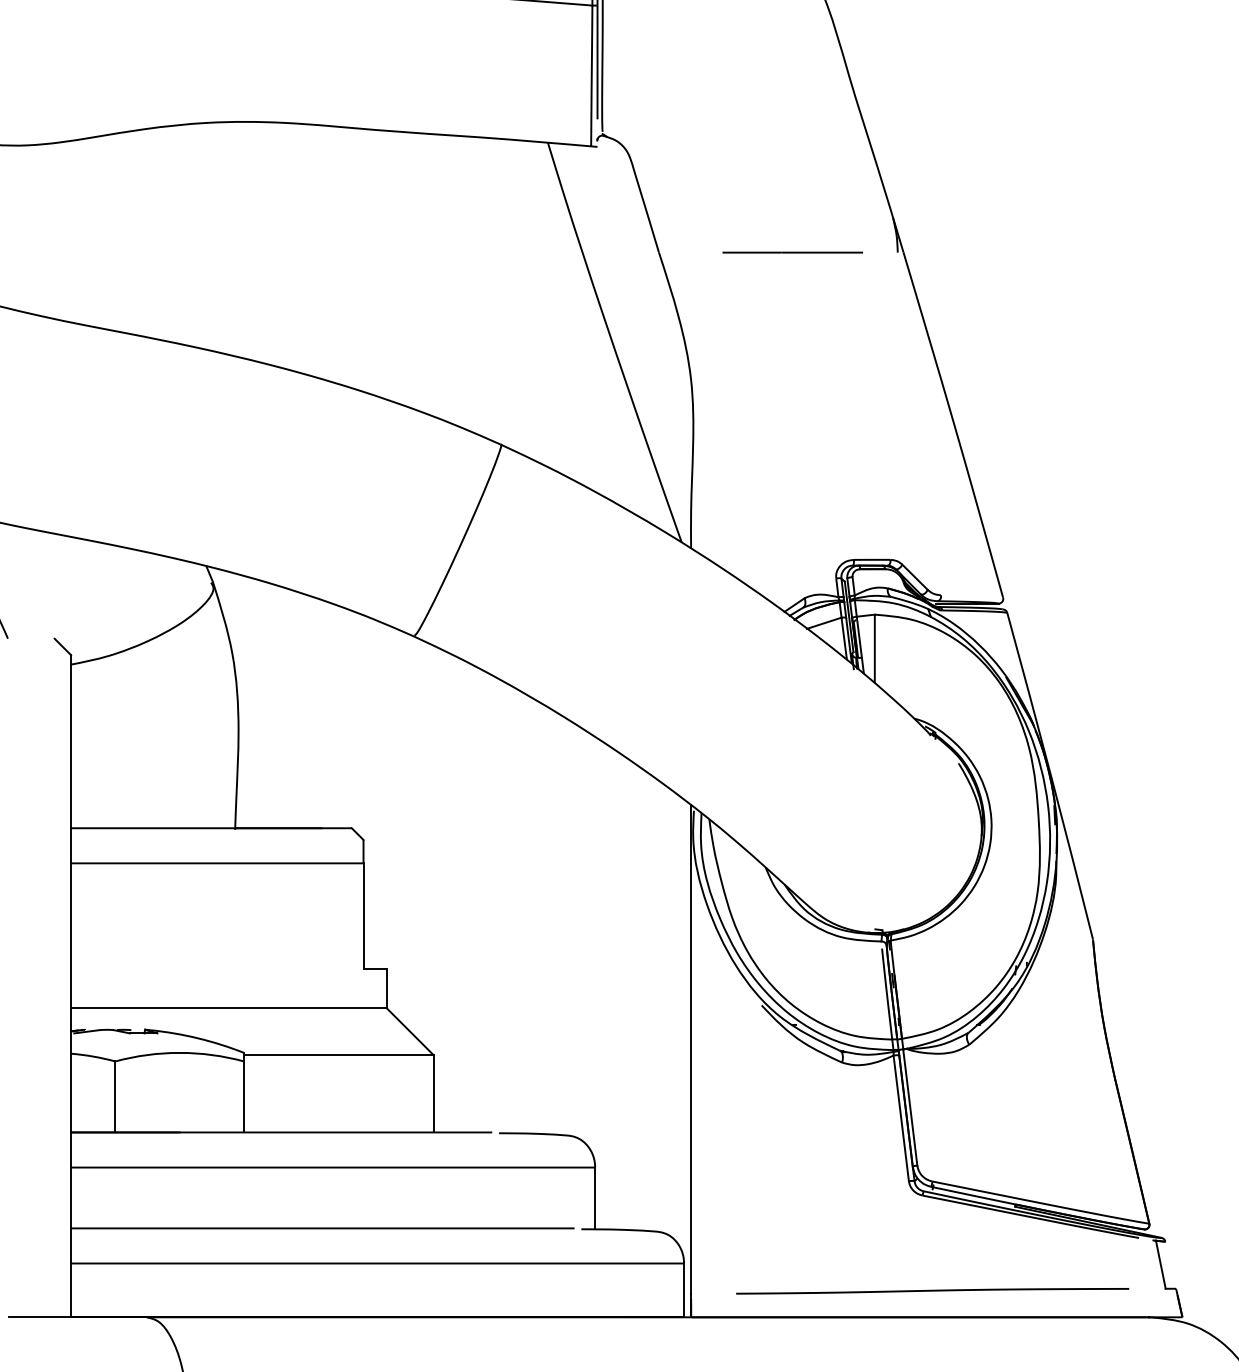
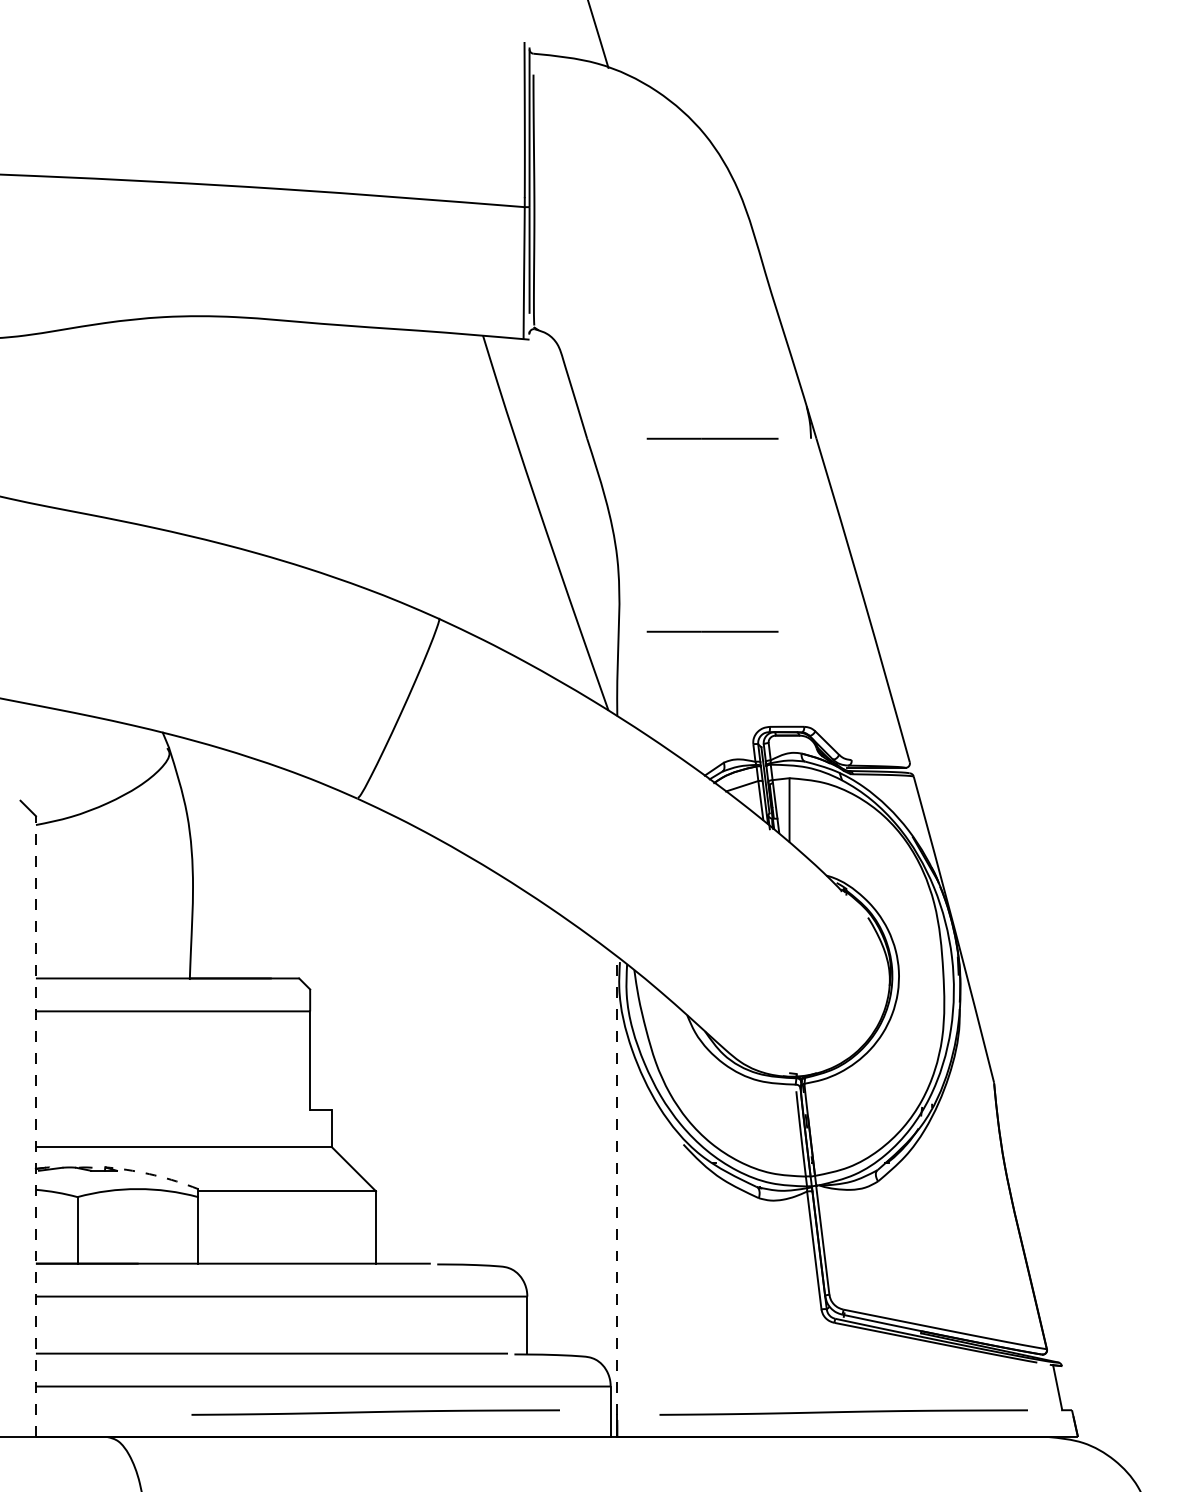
line: (792, 458) -> (712, 631), added
line: (70, 986) -> (35, 1126), solid -> dashed
arc: (197, 1038) -> (154, 1175), solid -> dashed
line: (691, 1049) -> (617, 1185), solid -> dashed
line: (433, 1291) -> (375, 1412), added

